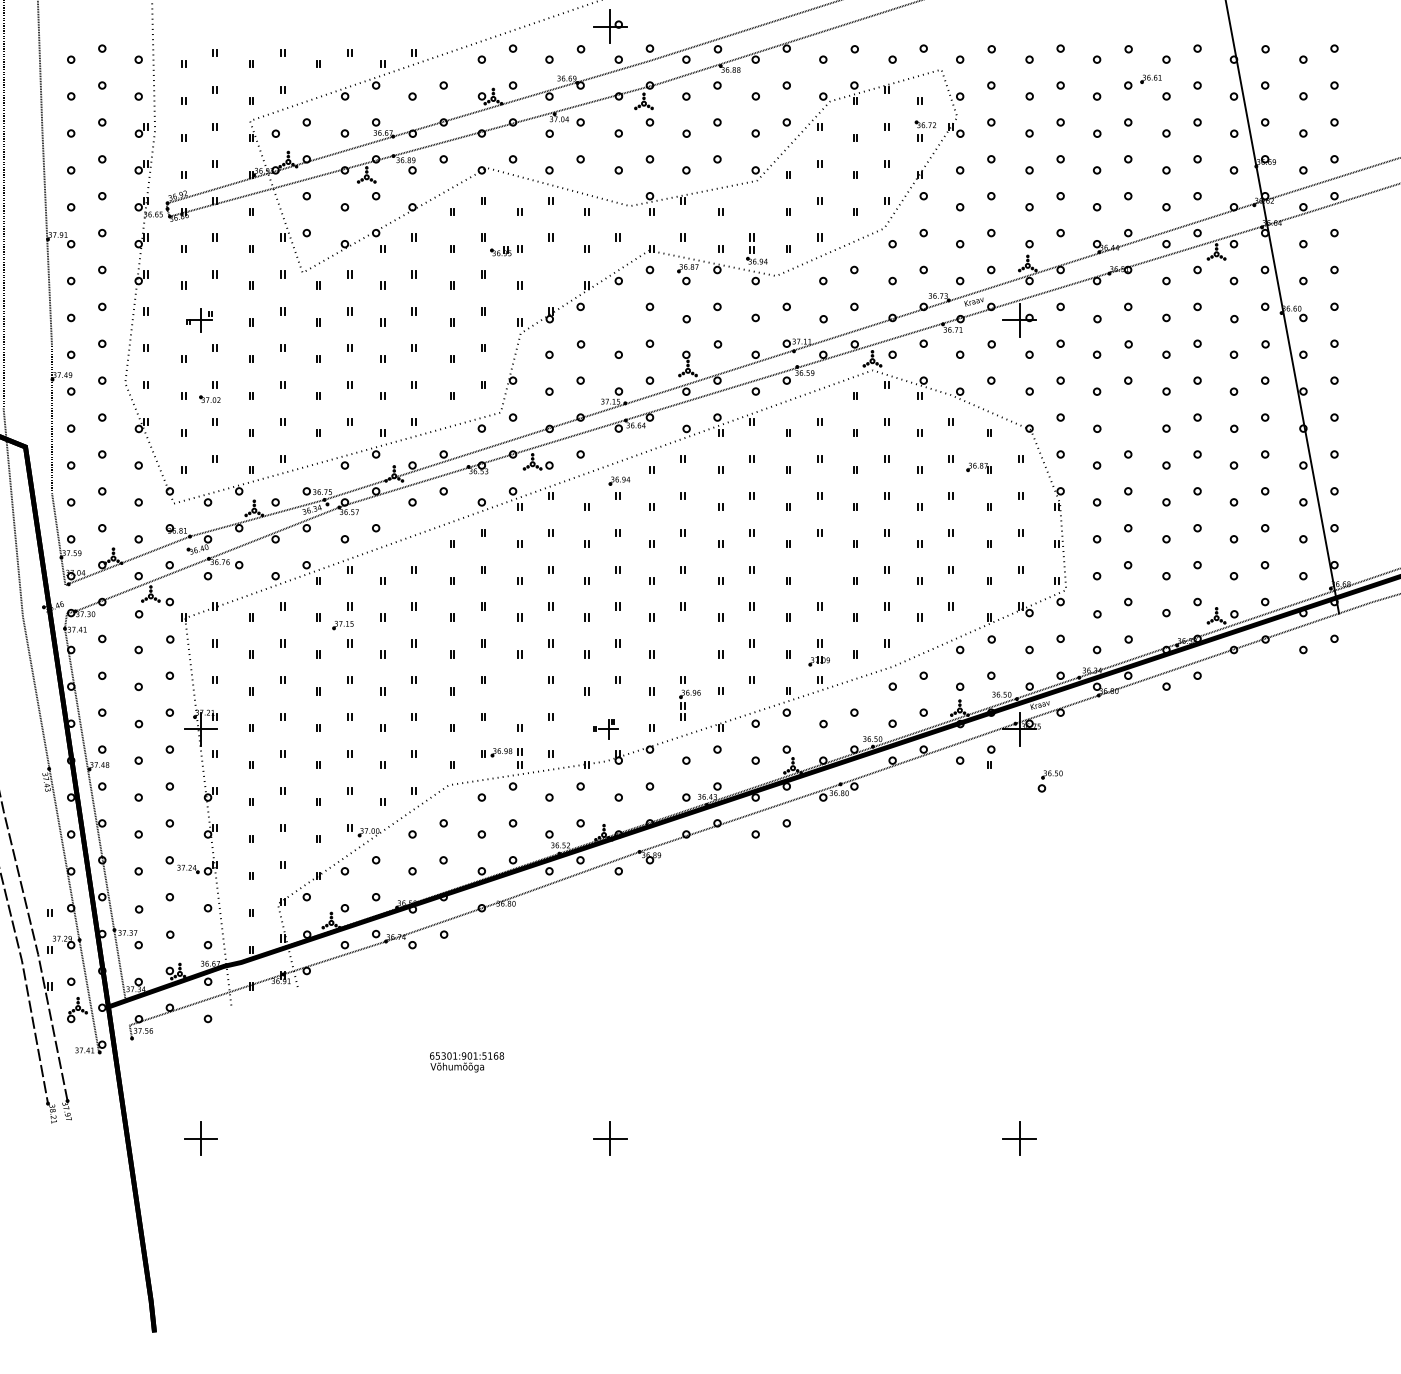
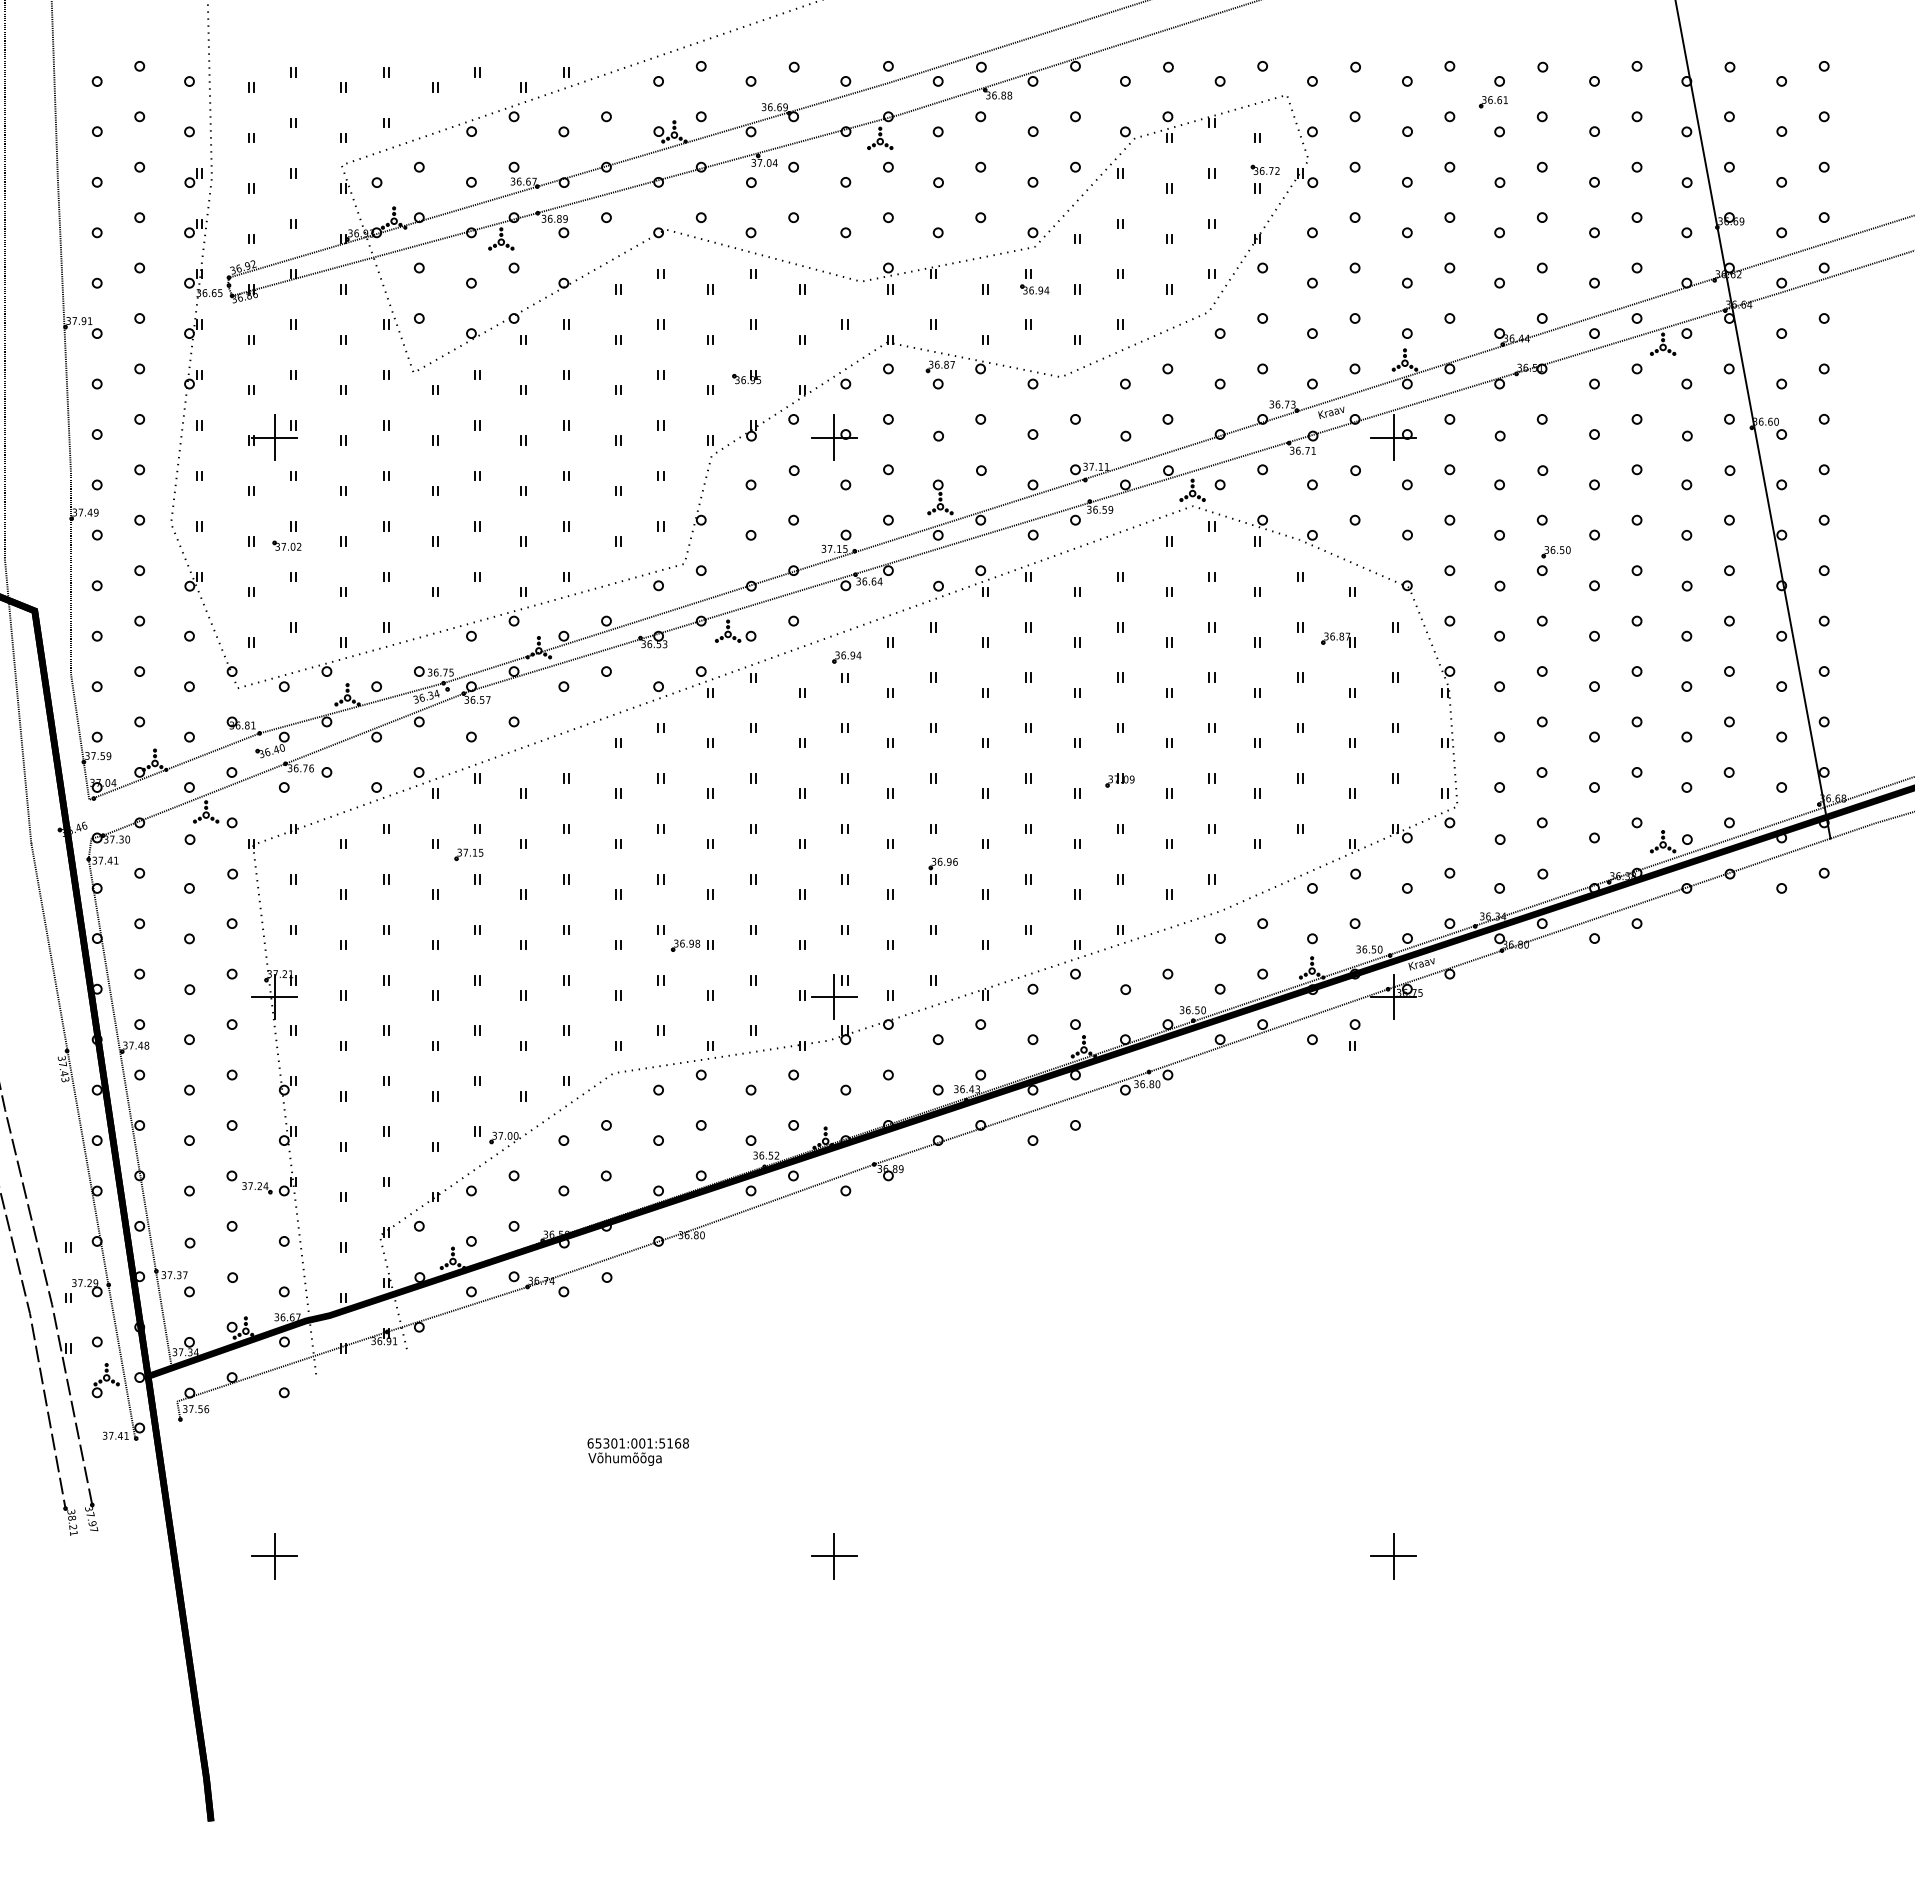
part: (610, 26) -> (834, 437), moved
part: (1151, 79) -> (1493, 102), moved
part: (500, 251) -> (746, 377), moved
part: (756, 255) -> (1034, 281), moved
part: (199, 320) -> (272, 437), size x1.43
part: (819, 661) -> (1119, 780), moved
part: (689, 699) -> (942, 870), moved
part: (606, 729) -> (828, 996), size x1.67
part: (505, 752) -> (691, 945), moved
part: (1050, 775) -> (1553, 553), moved
text: (464, 1056) -> (634, 1443), 65301:901:5168 -> 65301:001:5168

